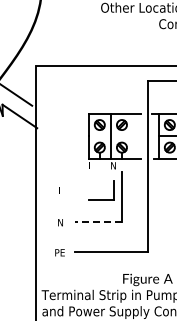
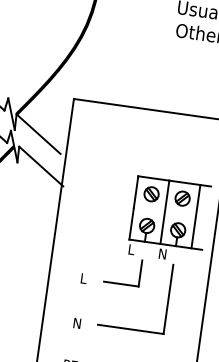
line: (133, 135) -> (196, 215), added
part: (101, 199) -> (121, 283), moved
line: (98, 221) -> (130, 329), dashed -> solid

